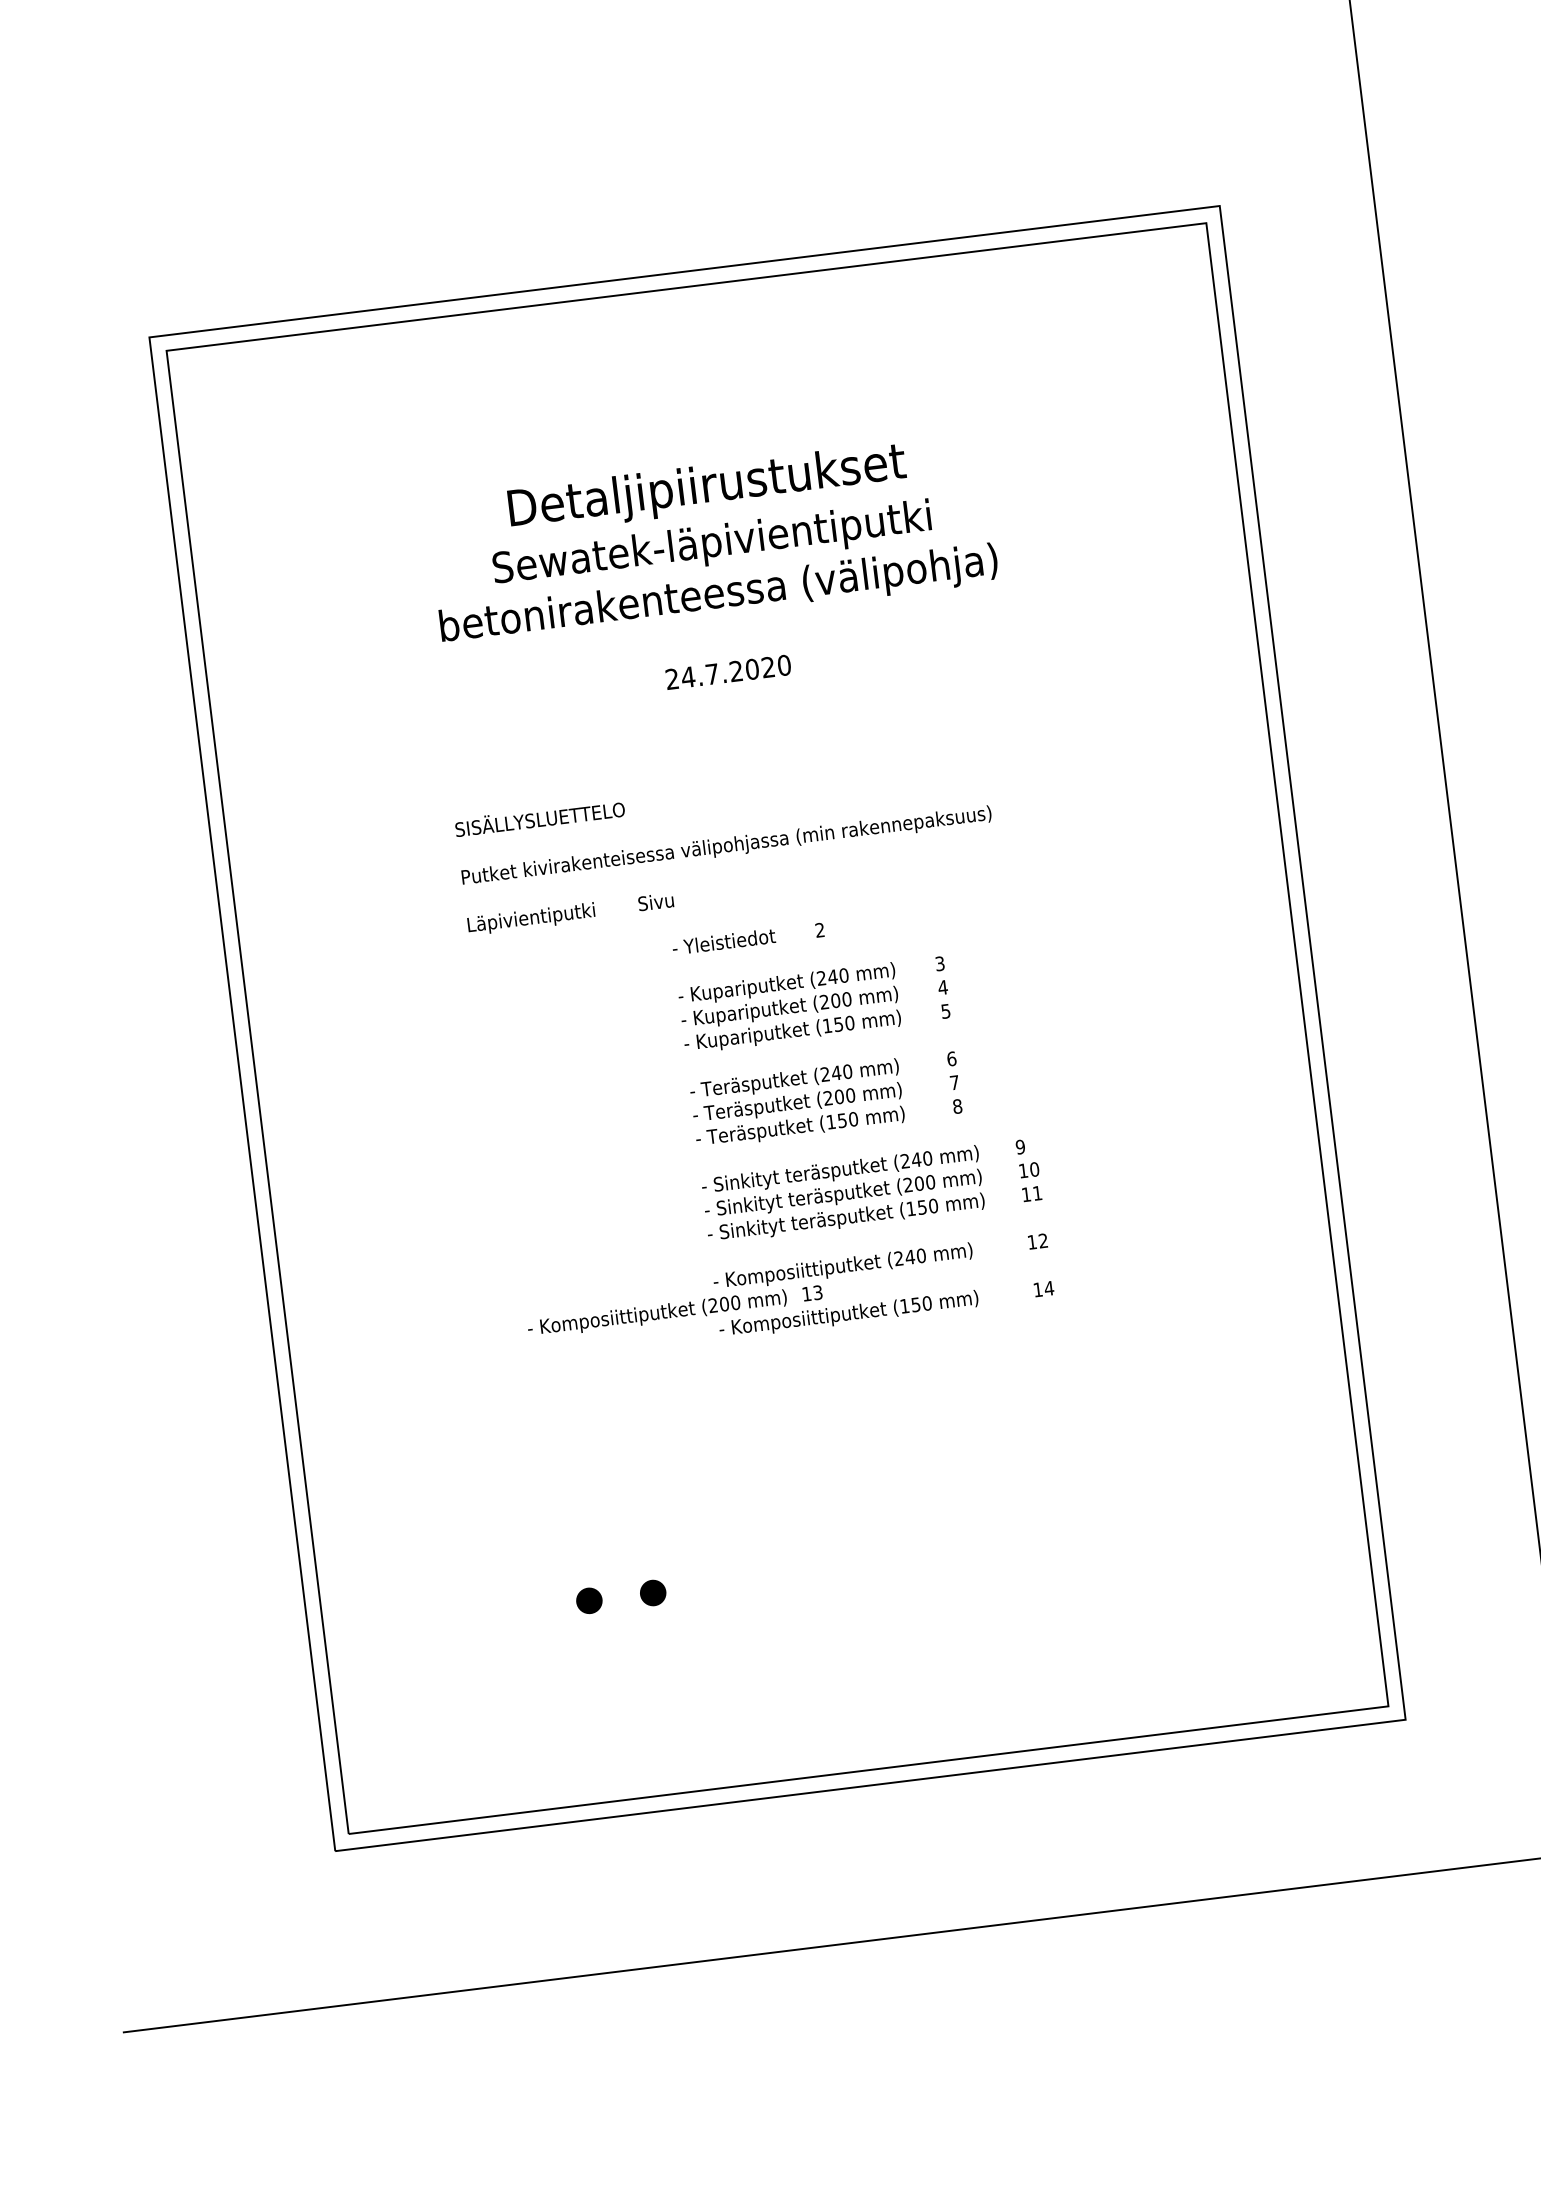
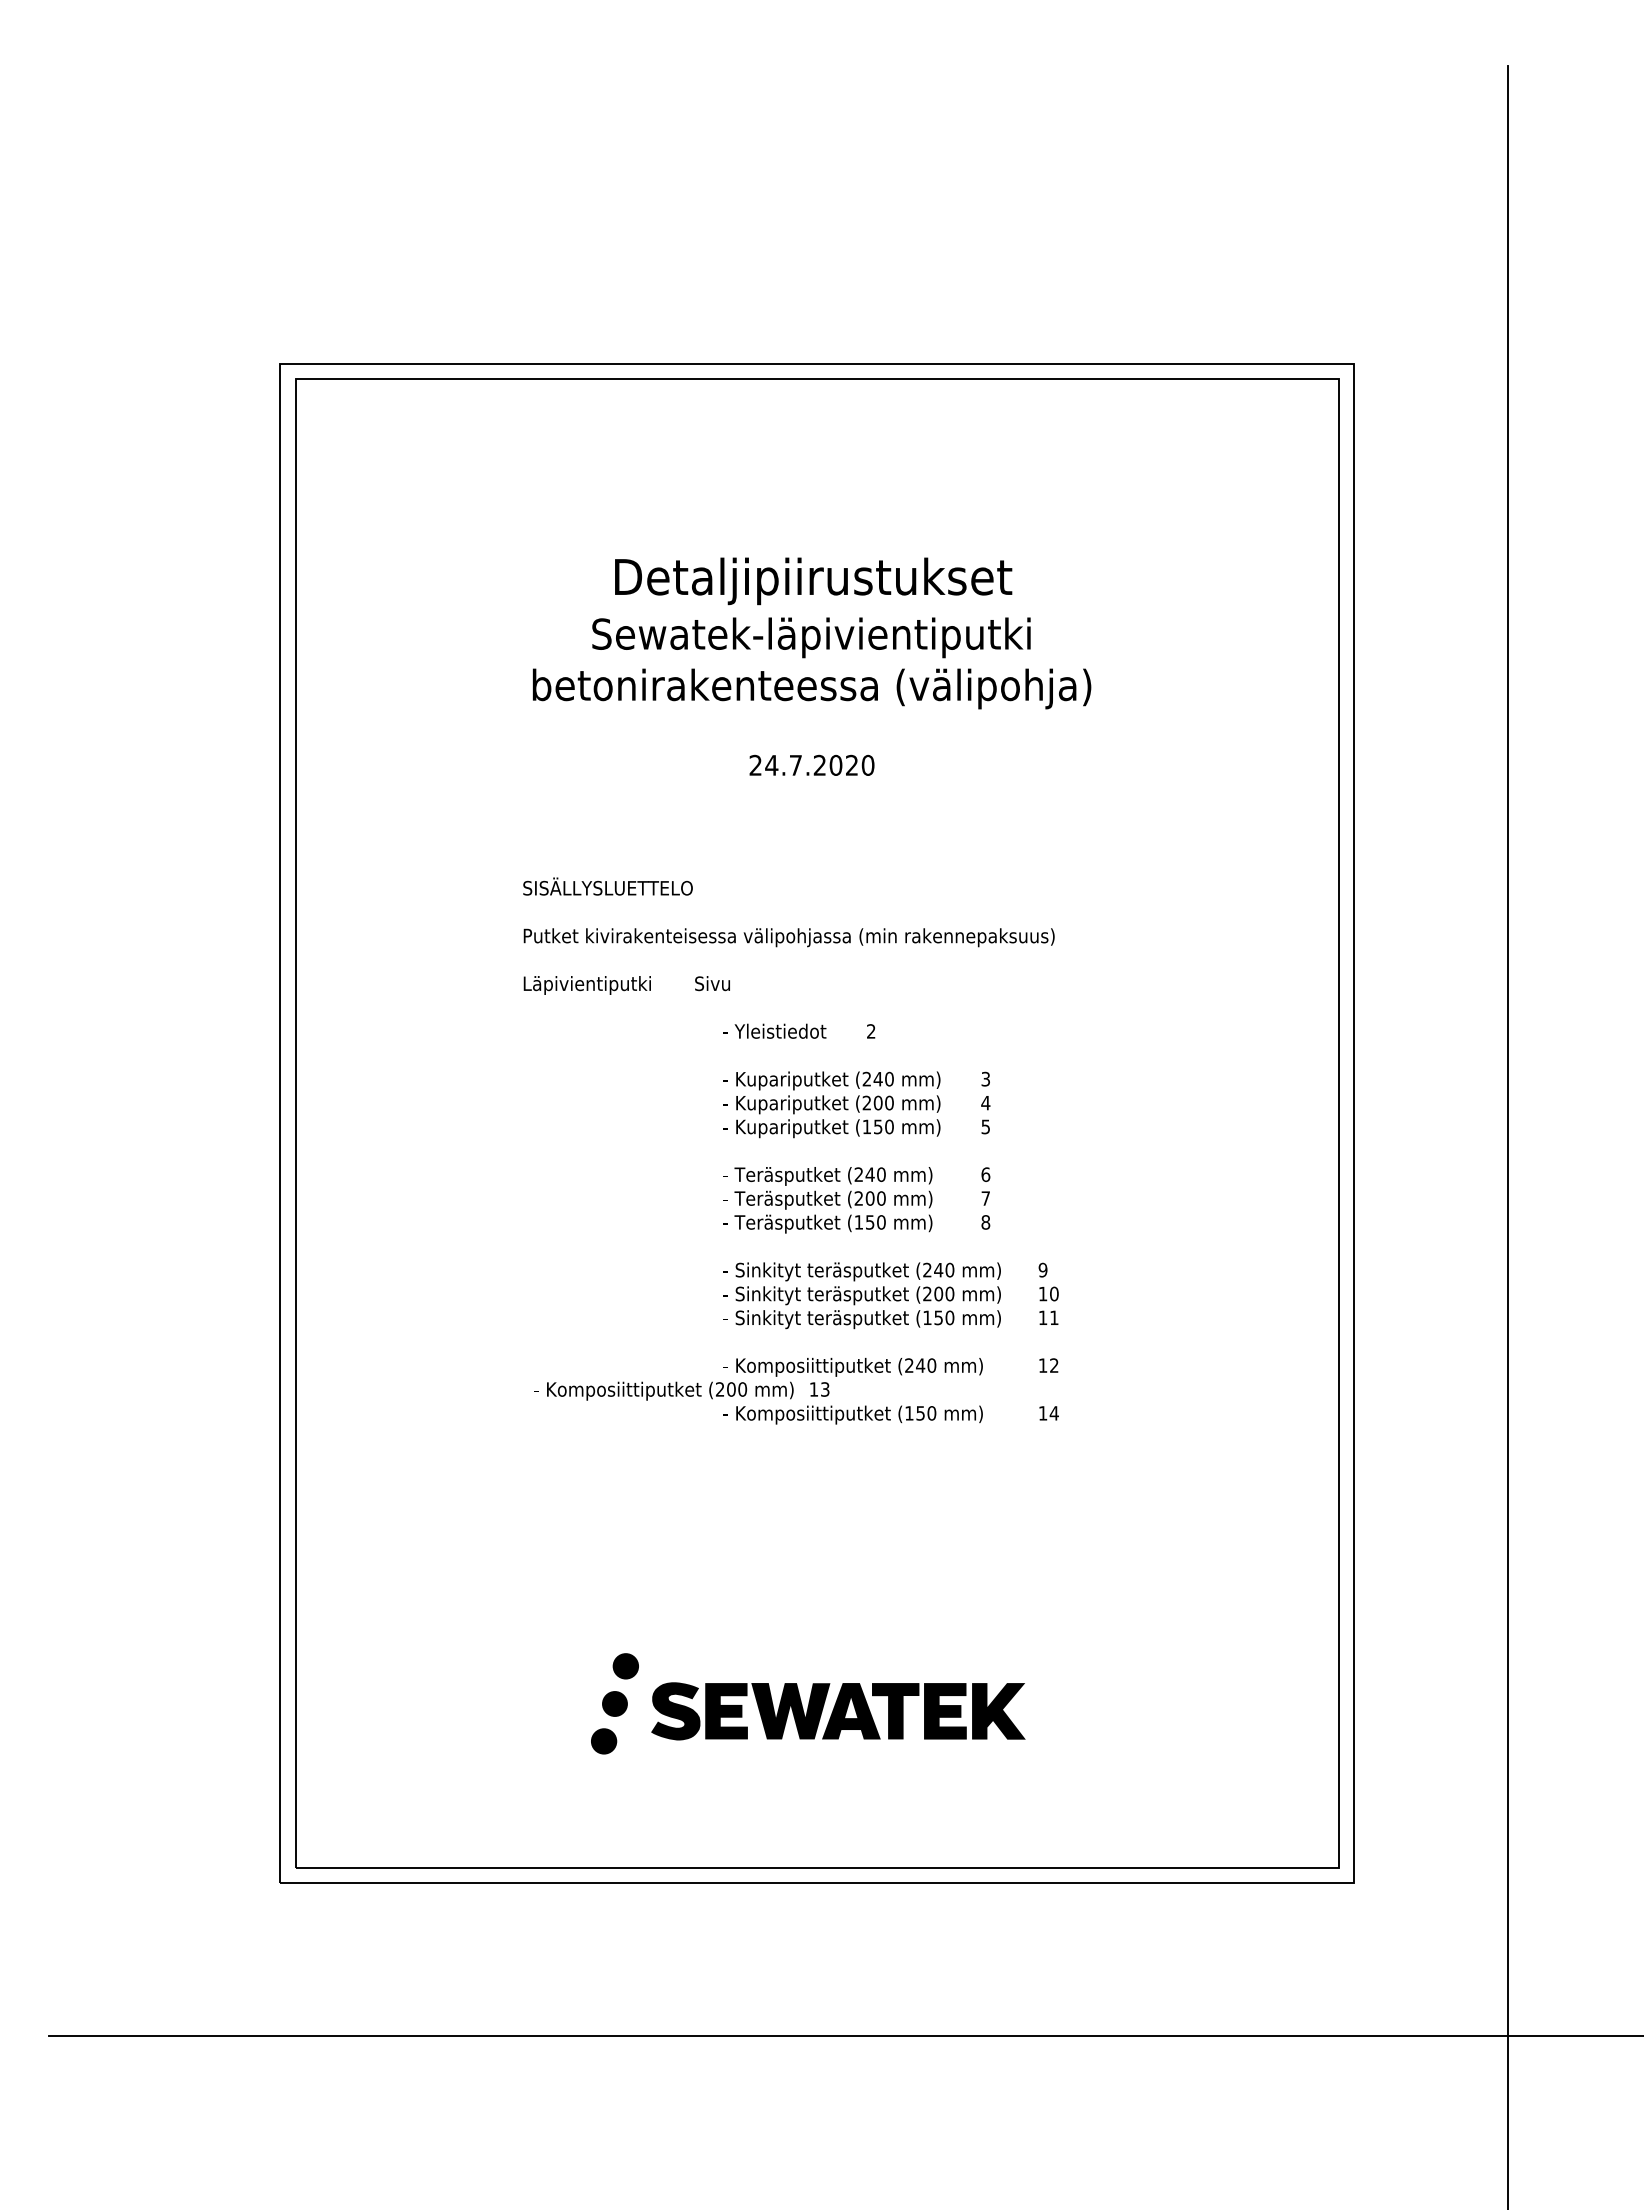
part: (589, 1601) -> (561, 1666), removed
part: (870, 1612) -> (838, 1711), added
fill: (646, 1631) -> (614, 1703), added
fill: (640, 1670) -> (603, 1741), added

